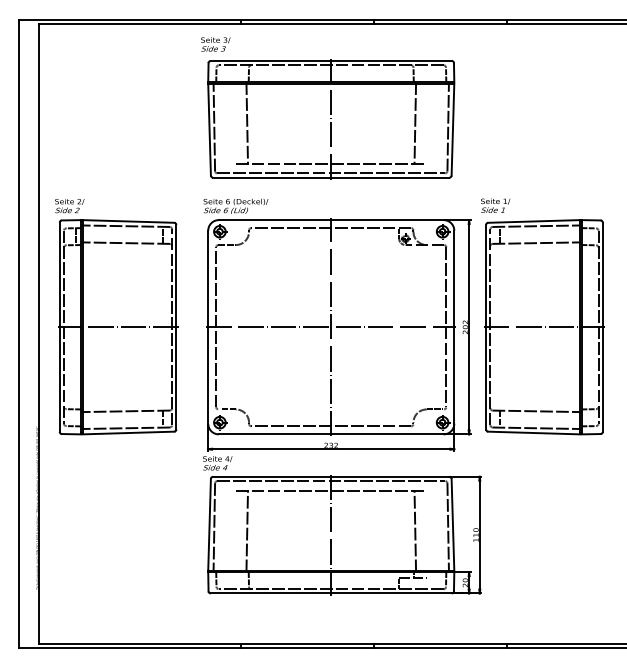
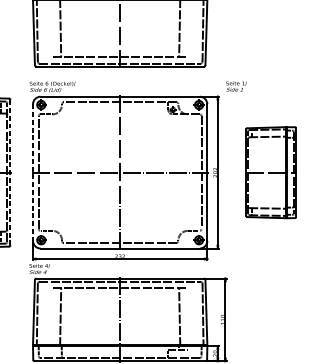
line: (176, 327) -> (10, 172), solid -> dashed
line: (208, 327) -> (33, 172), solid -> dashed
part: (544, 327) -> (271, 172), size x0.6

